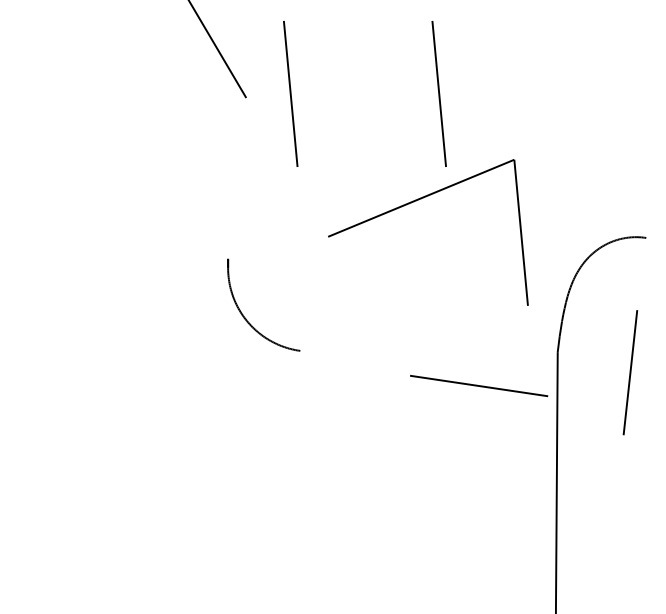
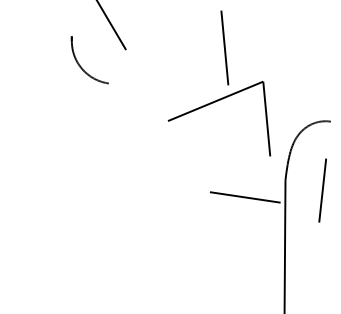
line: (290, 93) -> (148, 47), removed
part: (248, 319) -> (82, 67), moved

